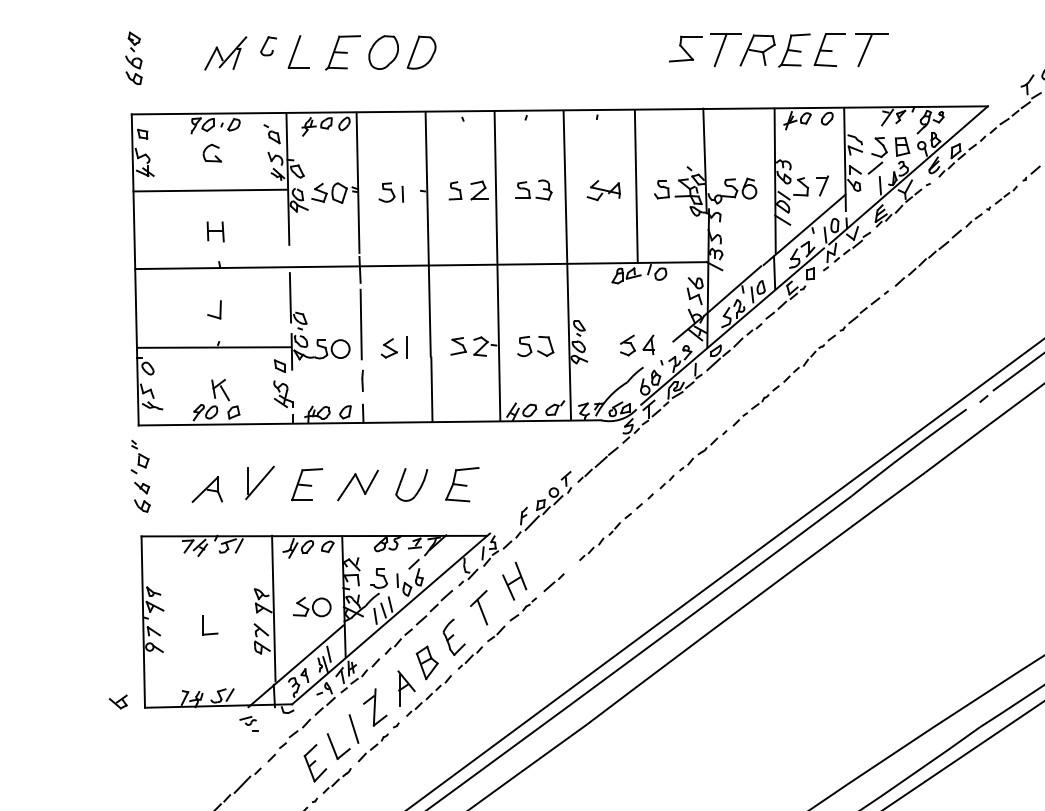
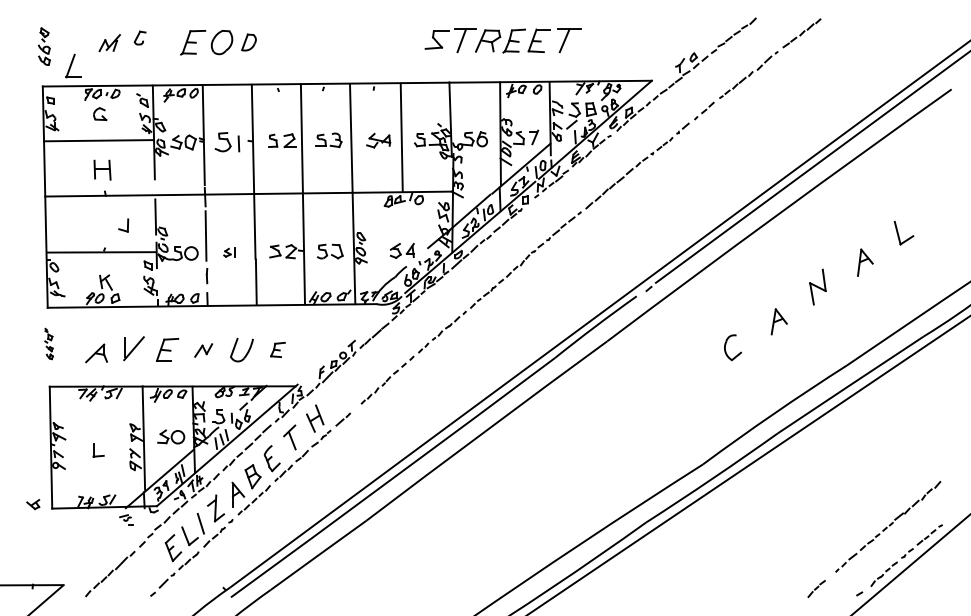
part: (298, 51) -> (73, 65), moved
part: (225, 52) -> (109, 42), size x0.7
part: (420, 52) -> (248, 42), size x0.7
part: (391, 191) -> (227, 141), size x1.4
part: (215, 231) -> (102, 169), size x1.4
part: (214, 309) -> (123, 225), moved
part: (394, 347) -> (229, 252), size x0.6
part: (139, 475) -> (48, 343), size x0.6
part: (461, 484) -> (277, 349), size x0.6
part: (357, 485) -> (203, 350), size x0.6

